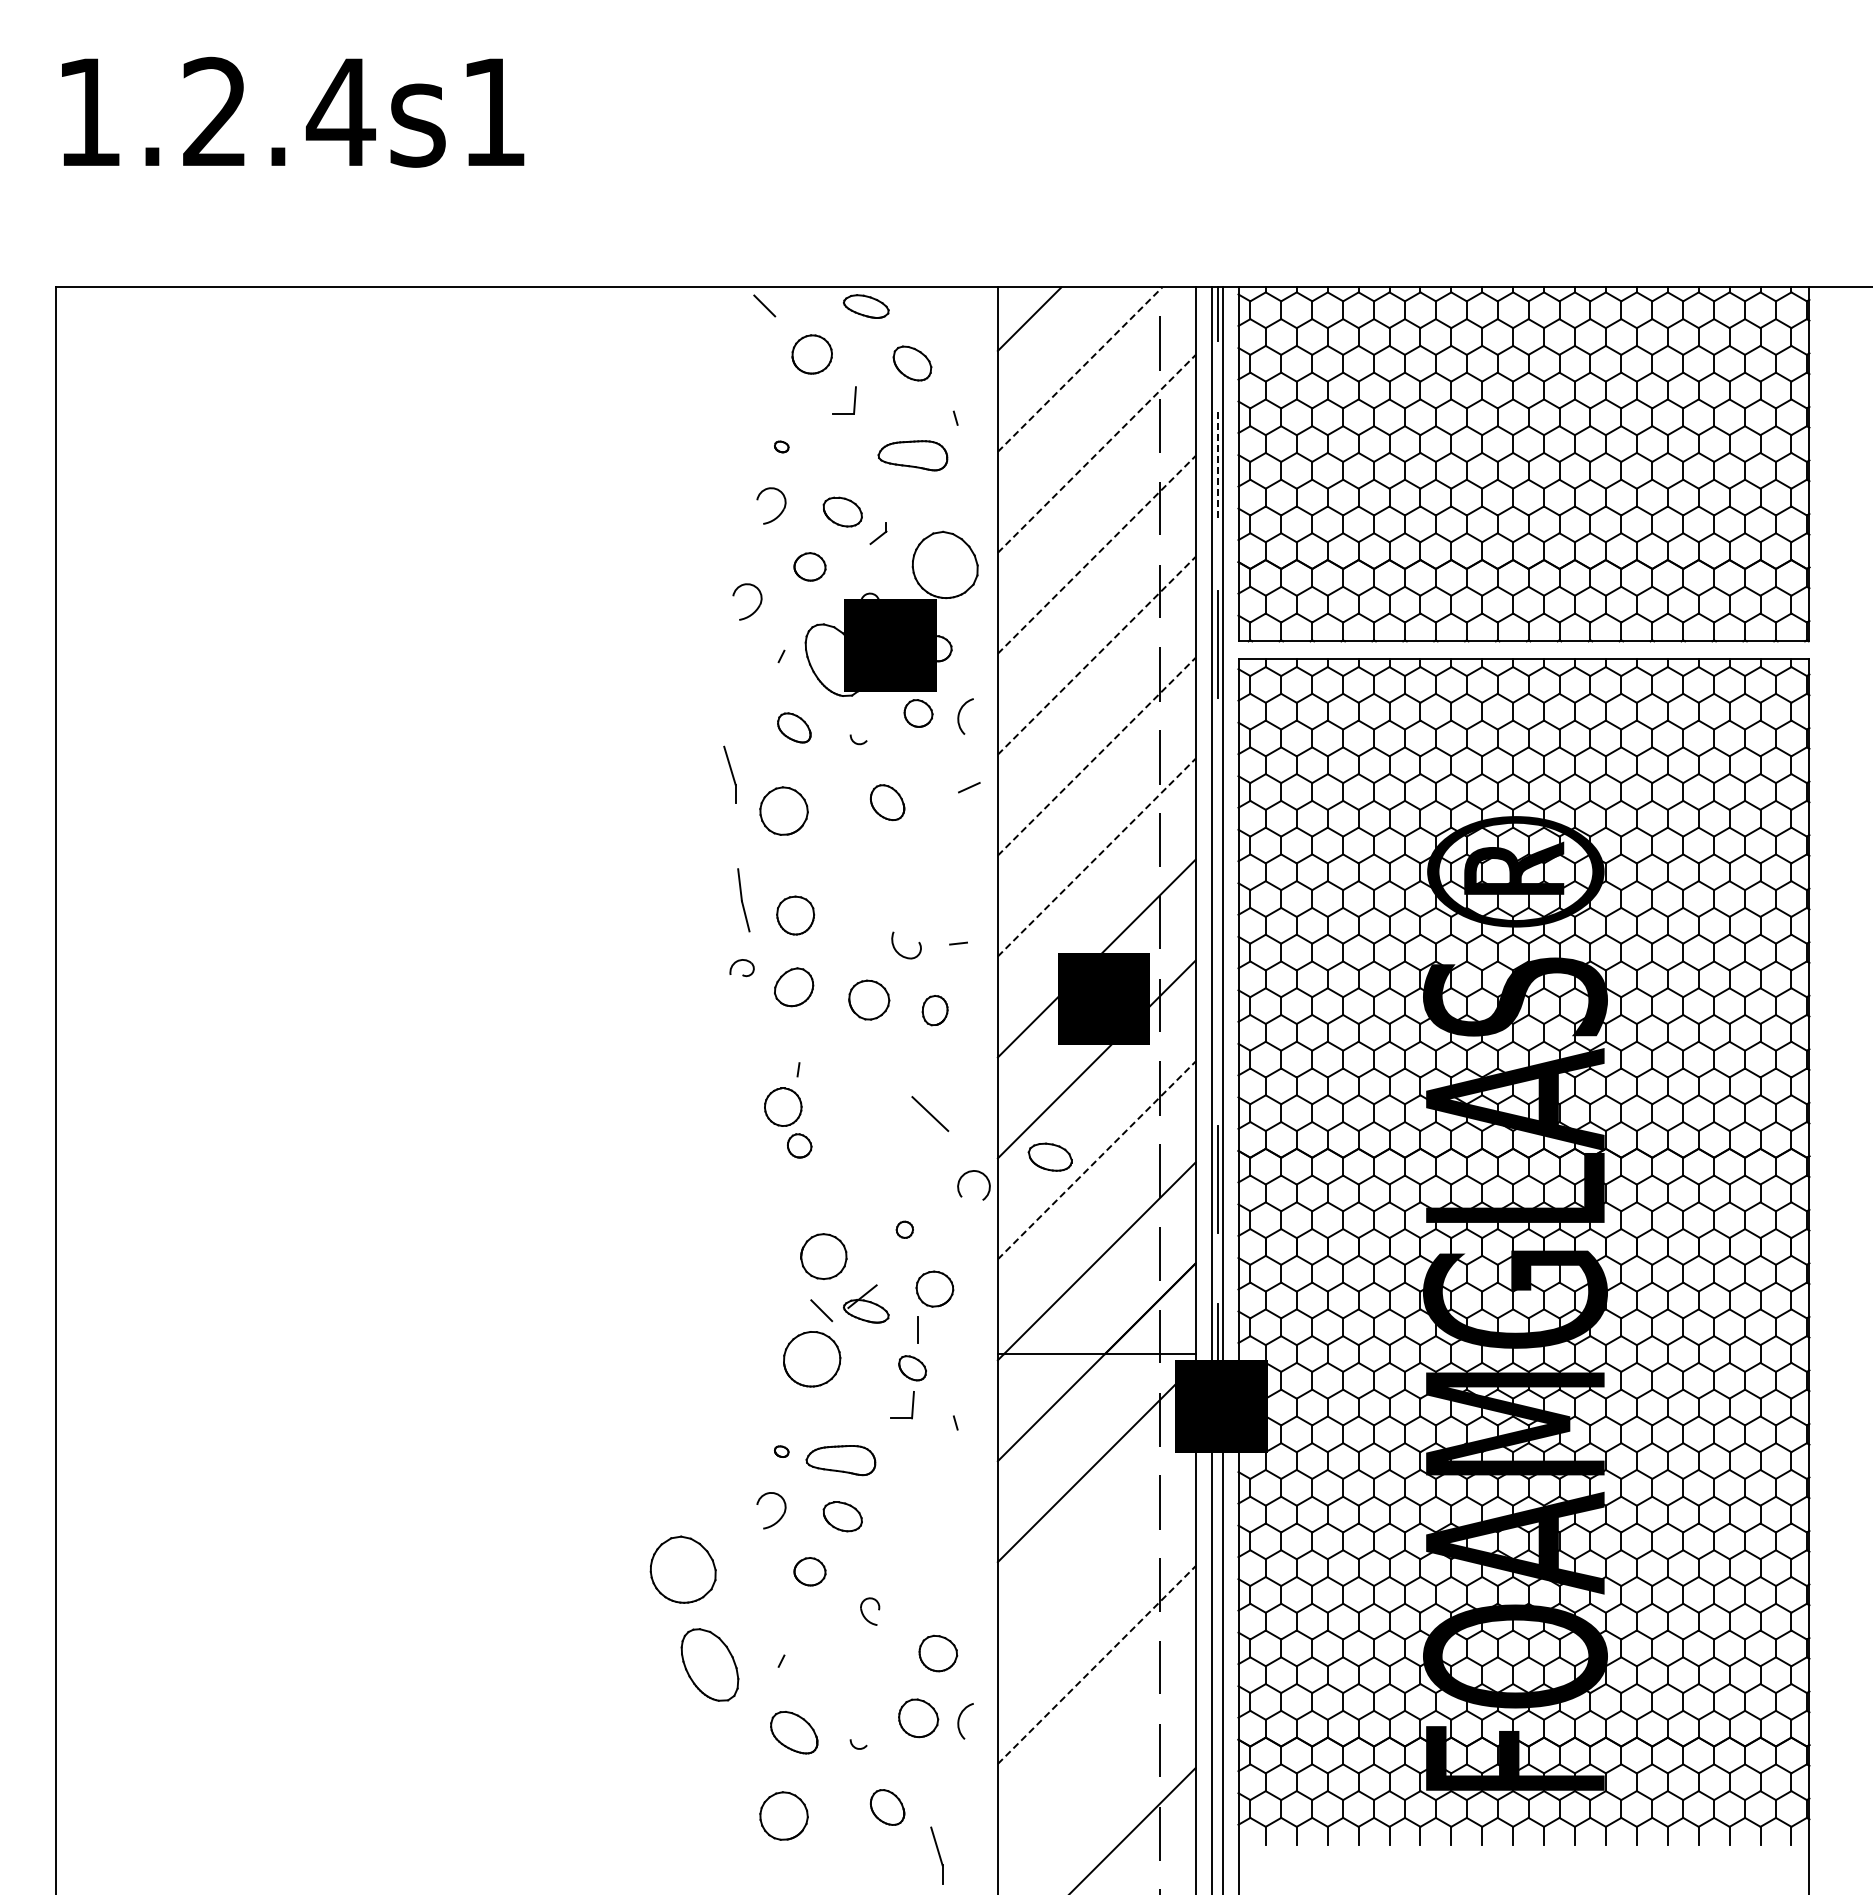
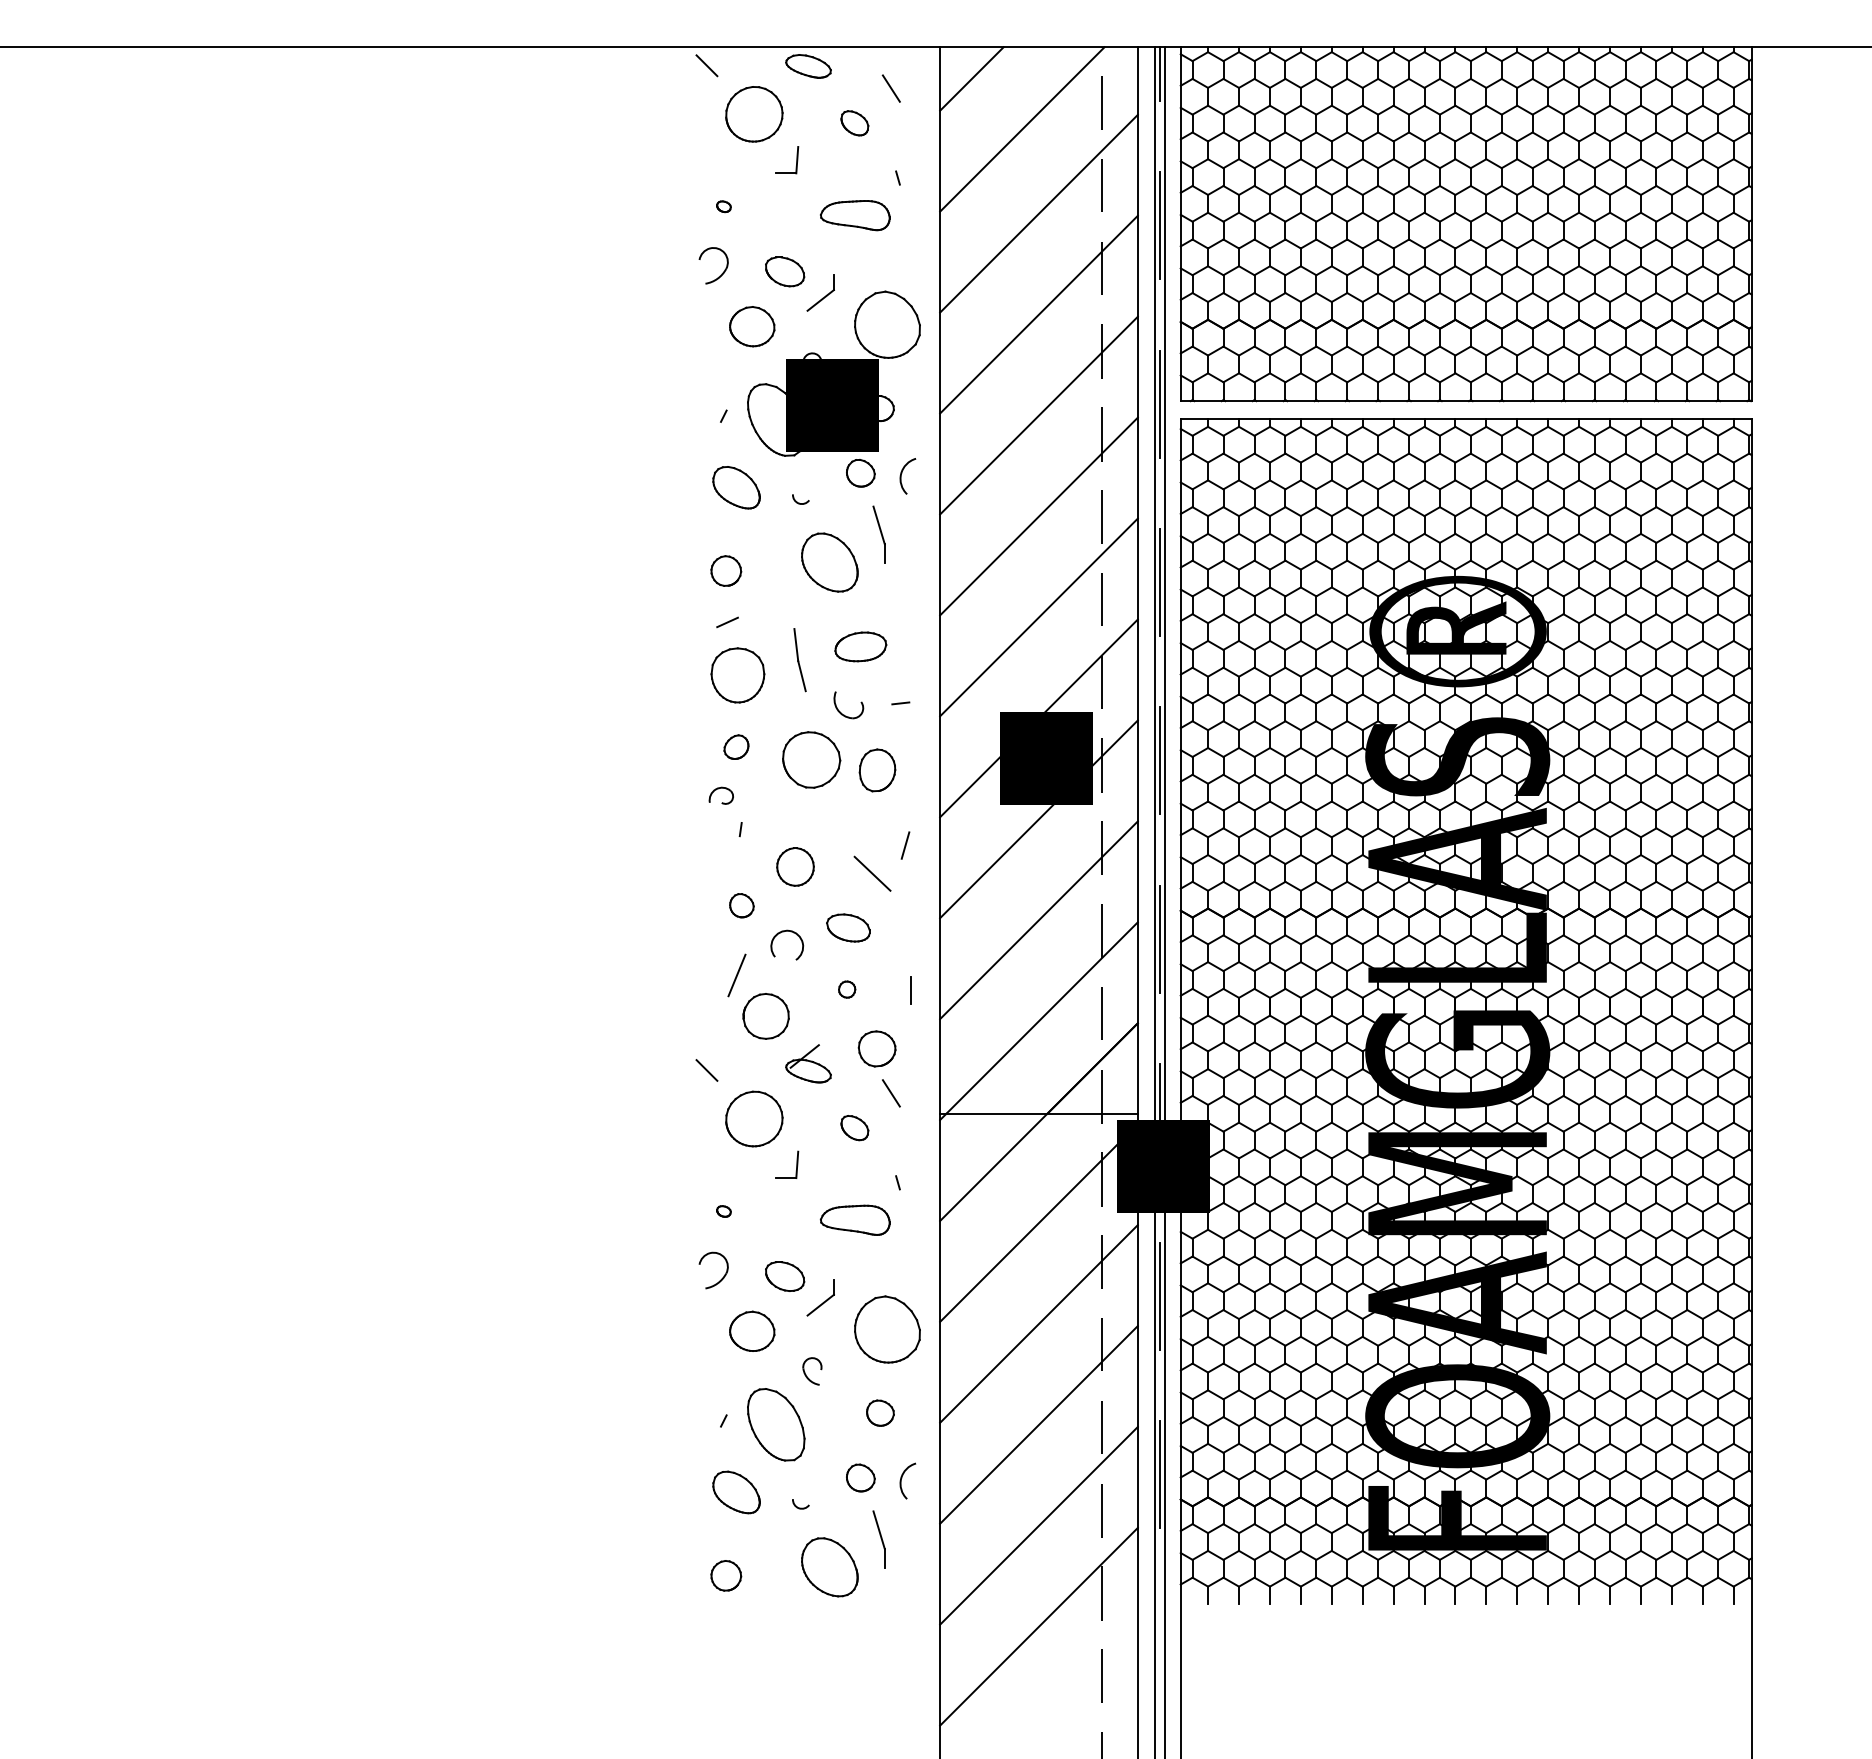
line: (948, 328) -> (890, 88), added
part: (812, 354) -> (754, 114), size x1.43
part: (912, 363) -> (854, 123), size x0.71
line: (1080, 369) -> (1022, 129), dashed -> solid
line: (1096, 453) -> (1038, 213), dashed -> solid
line: (1217, 465) -> (1159, 225), dashed -> solid
part: (878, 533) -> (820, 293), size x1.67
line: (1096, 554) -> (1038, 314), dashed -> solid
part: (809, 566) -> (751, 326), size x1.43
part: (755, 609) -> (697, 369), removed
line: (1096, 655) -> (1038, 415), dashed -> solid
part: (794, 727) -> (736, 487), size x1.43
line: (1096, 756) -> (1038, 516), dashed -> solid
part: (729, 774) -> (878, 534), moved
line: (969, 787) -> (727, 622), moved
part: (887, 802) -> (829, 562), size x1.67
part: (783, 811) -> (725, 571), size x0.62
line: (1217, 822) -> (1159, 582), added
line: (1096, 857) -> (1038, 617), dashed -> solid
part: (918, 886) -> (860, 646), added
part: (743, 900) -> (799, 660), moved
part: (795, 915) -> (737, 675), size x1.43
part: (742, 974) -> (721, 802), moved
part: (794, 987) -> (736, 747), size x0.62
part: (868, 999) -> (810, 759), size x1.43
line: (1217, 1000) -> (1159, 760), added
part: (934, 1010) -> (876, 770), size x1.43
line: (963, 1085) -> (905, 845), added
part: (783, 1106) -> (795, 866), moved
part: (1049, 1156) -> (847, 927), moved
line: (1096, 1160) -> (1038, 920), dashed -> solid
arc: (971, 1172) -> (784, 932), moved
line: (794, 1215) -> (736, 975), added
line: (821, 1310) -> (706, 1070), moved
line: (917, 1329) -> (910, 990), moved
line: (948, 1333) -> (890, 1093), added
part: (911, 1408) -> (795, 1168), moved
part: (840, 1460) -> (854, 1220), moved
line: (1217, 1535) -> (1159, 1295), added
part: (878, 1537) -> (820, 1297), added
line: (1096, 1564) -> (1038, 1324), added
part: (682, 1569) -> (886, 1329), moved
part: (809, 1571) -> (751, 1331), size x1.43
part: (937, 1652) -> (879, 1412), size x0.71
part: (709, 1664) -> (775, 1424), moved
line: (1096, 1665) -> (1038, 1425), dashed -> solid
line: (1217, 1714) -> (1159, 1474), added
part: (918, 1717) -> (860, 1477), size x0.71
line: (1096, 1765) -> (1038, 1525), added
part: (887, 1807) -> (829, 1567), size x1.67
part: (783, 1815) -> (725, 1575), size x0.62
part: (936, 1855) -> (878, 1539), moved

